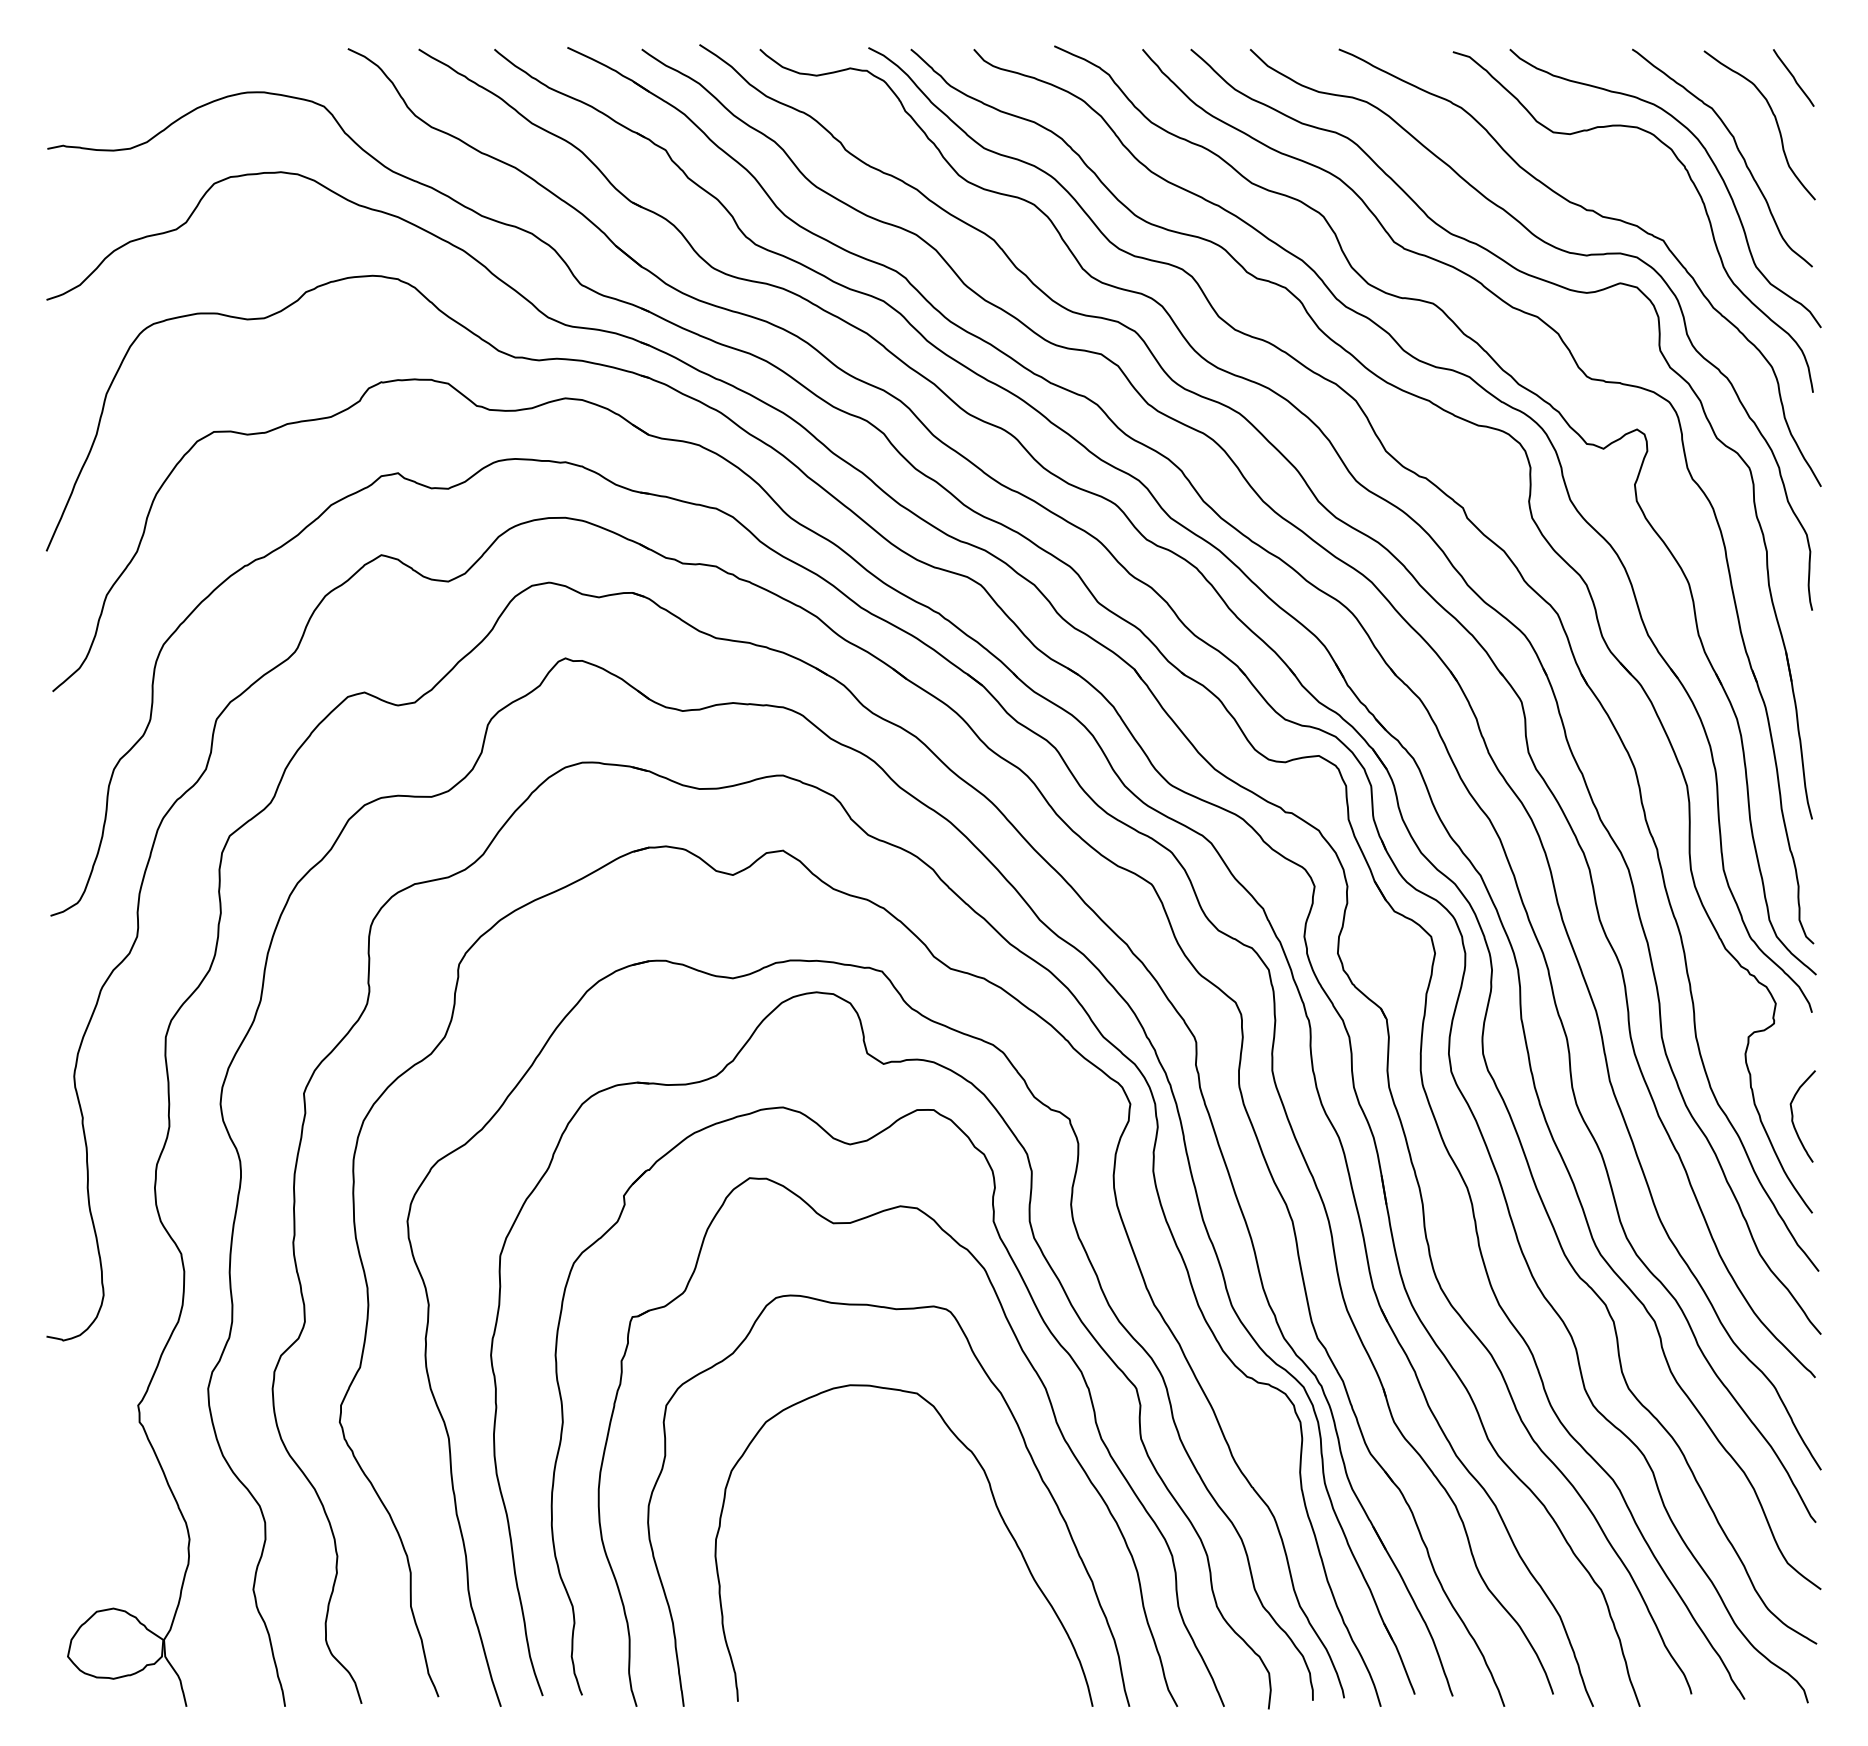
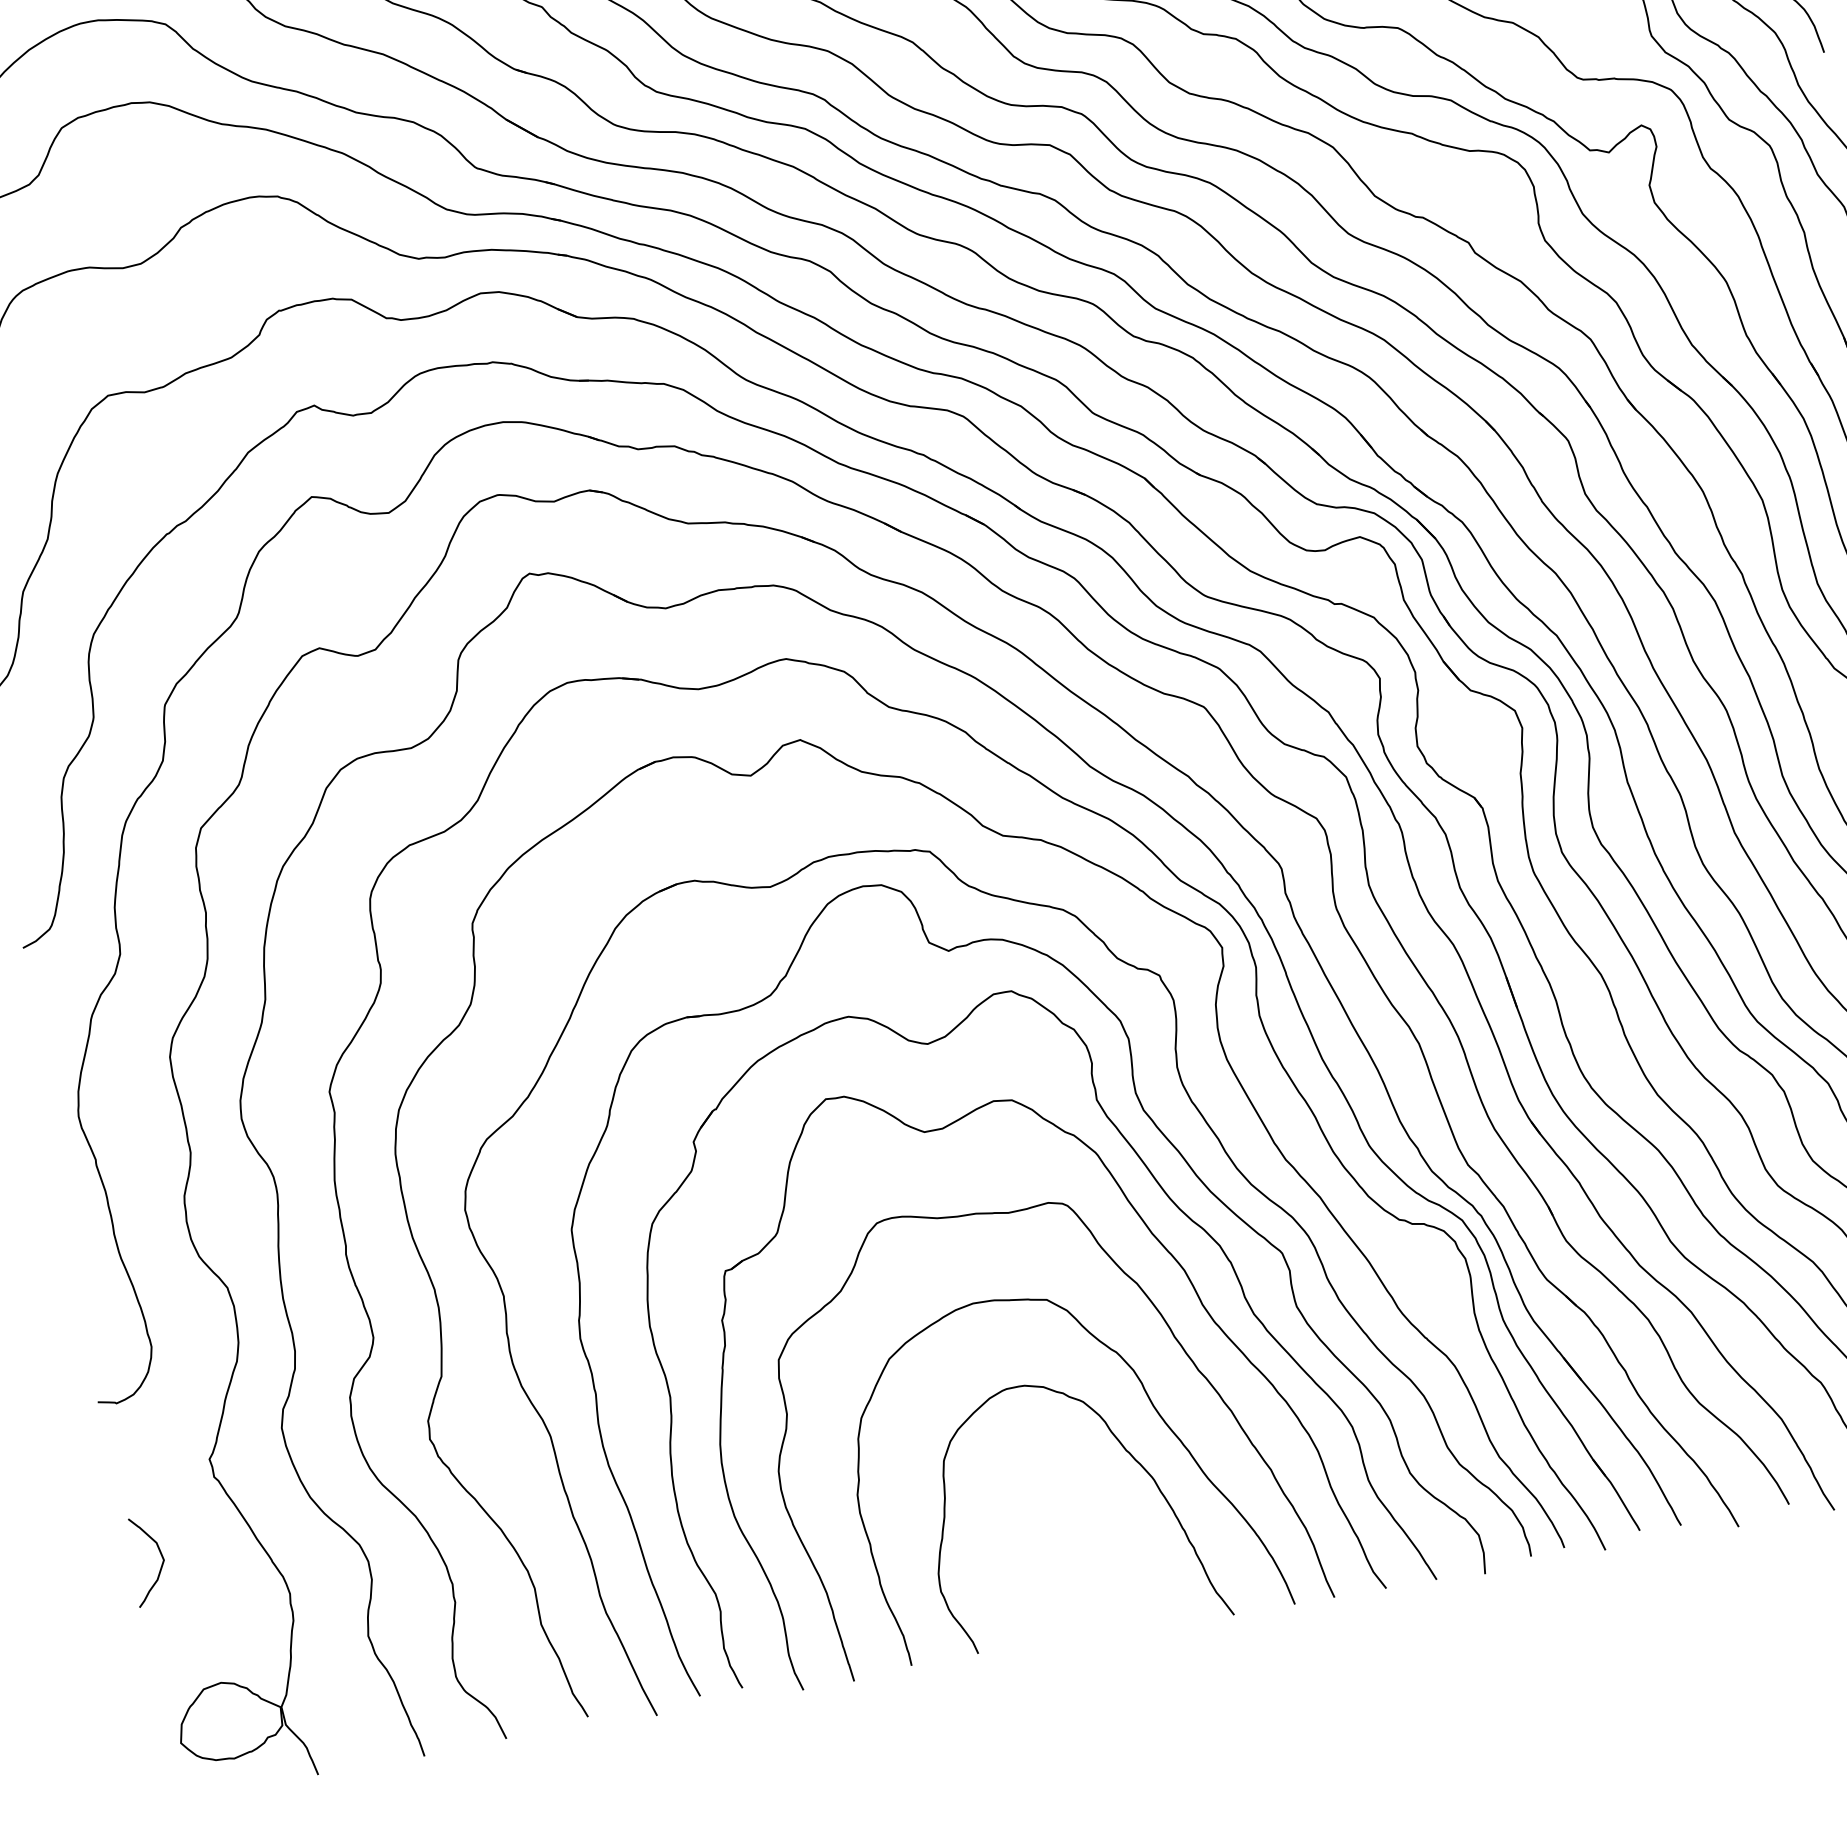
curve: (78, 1482) -> (159, 1553), added
curve: (968, 1548) -> (1131, 1457), added

